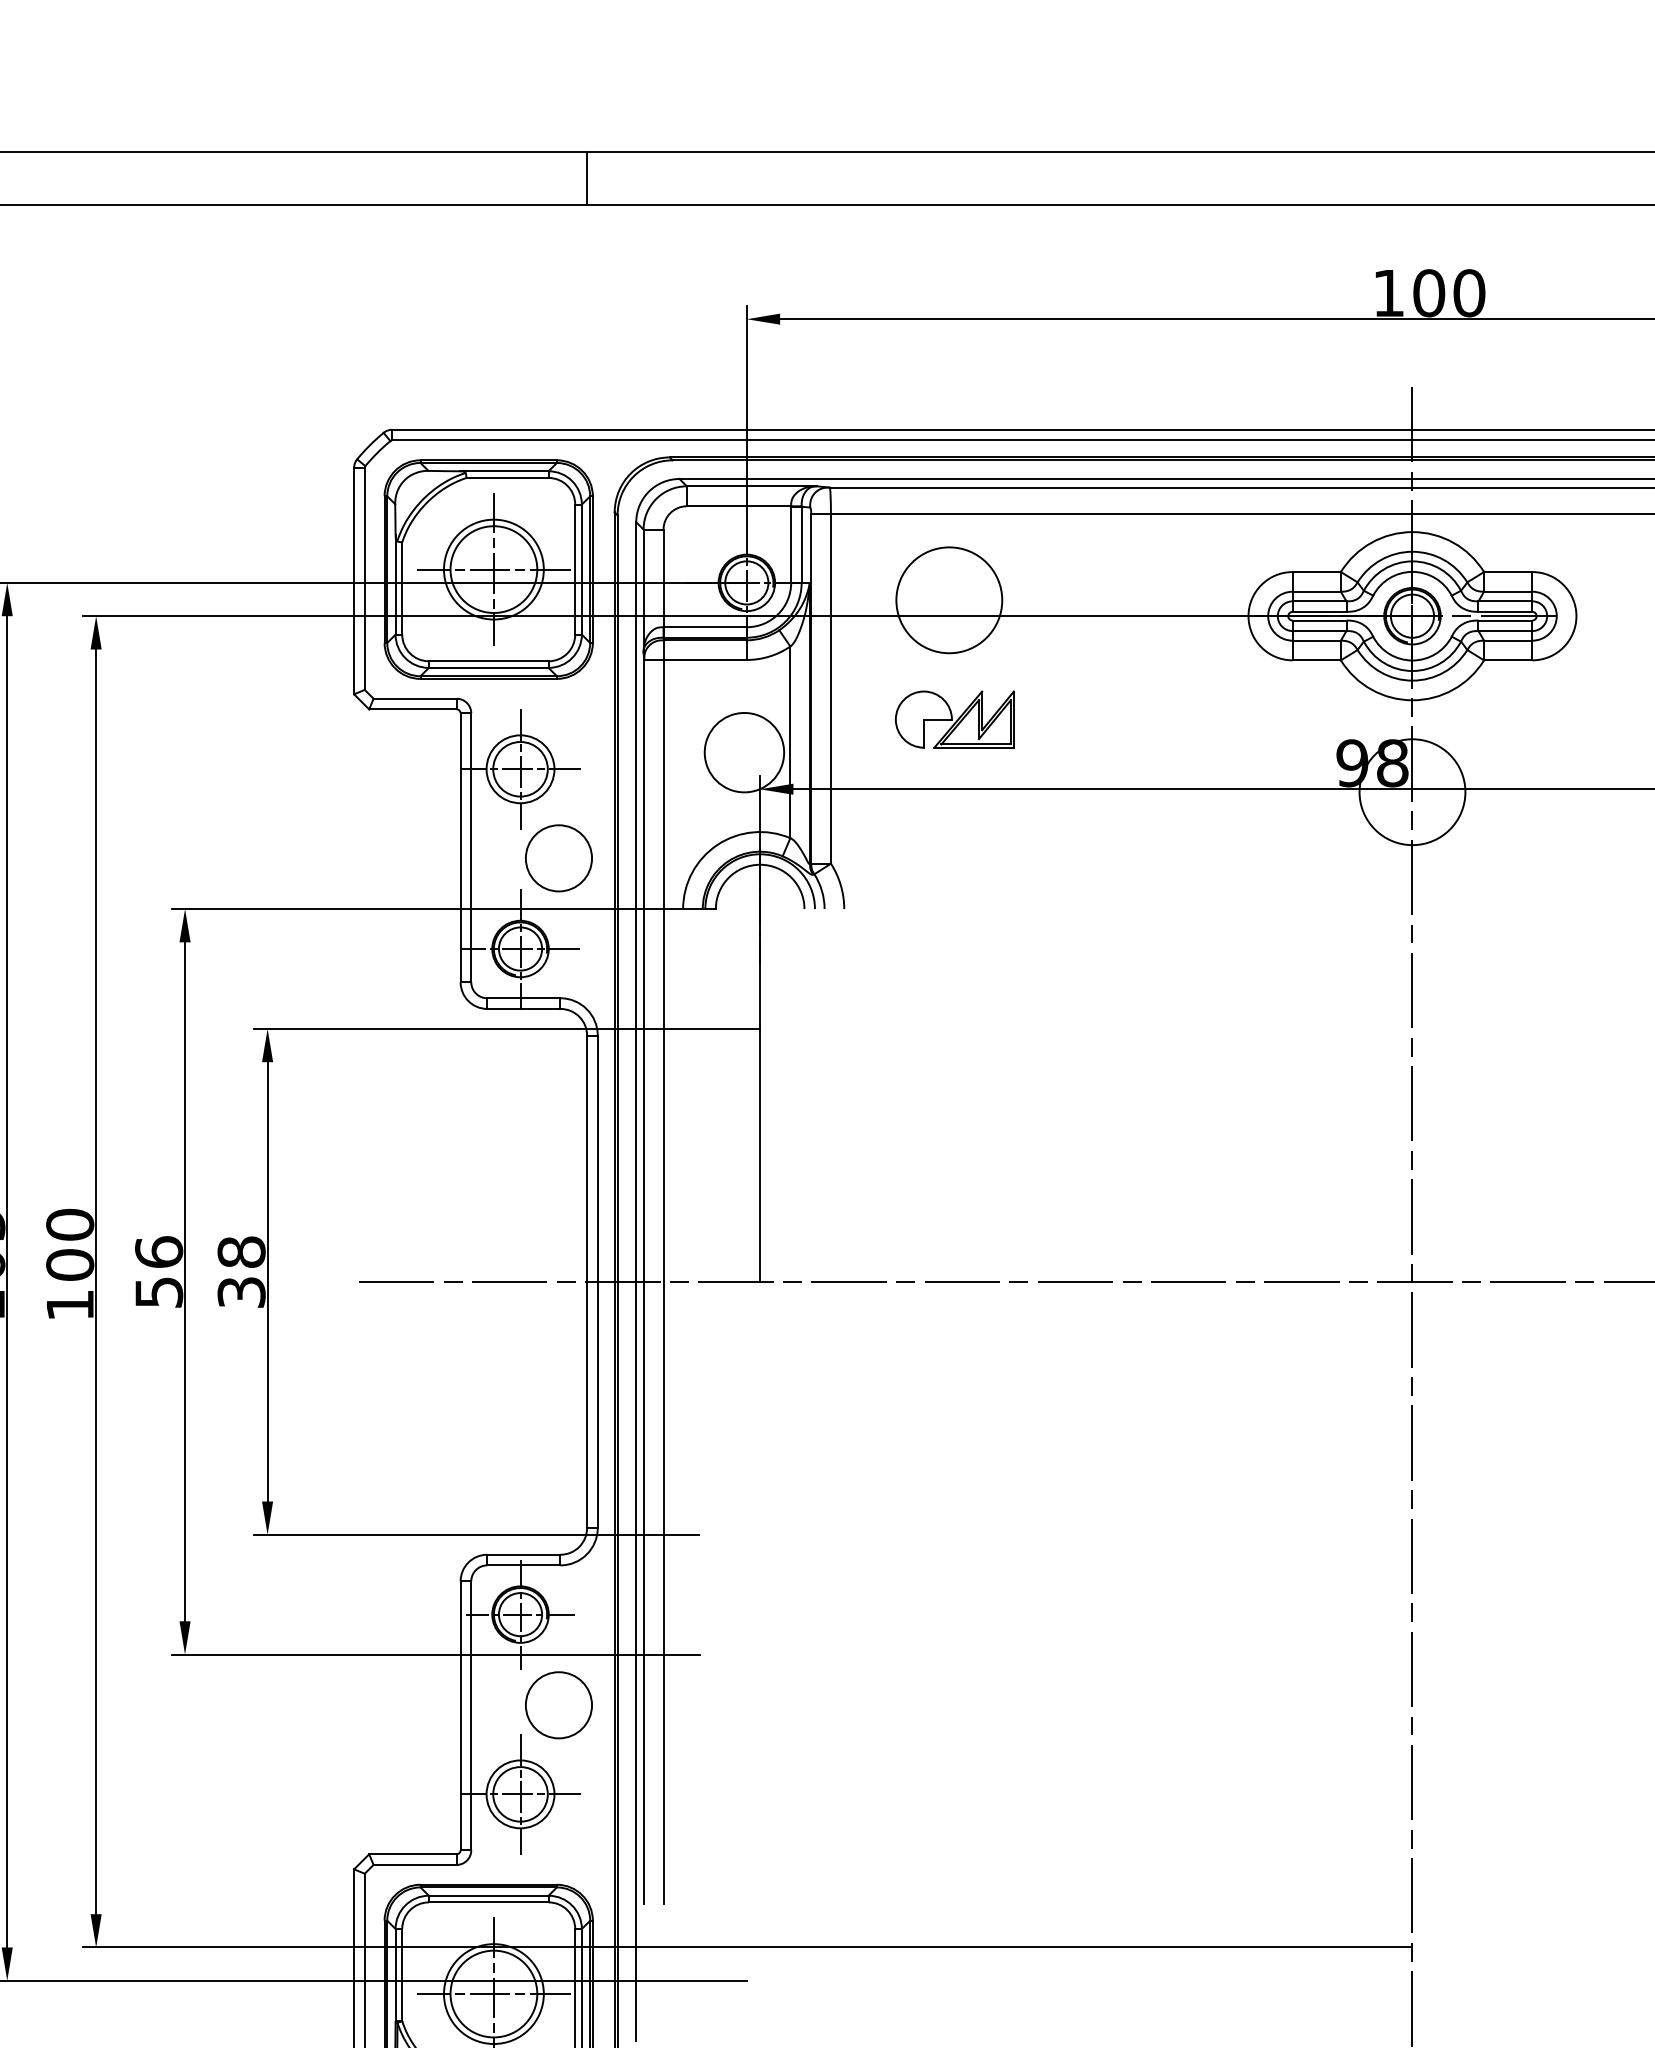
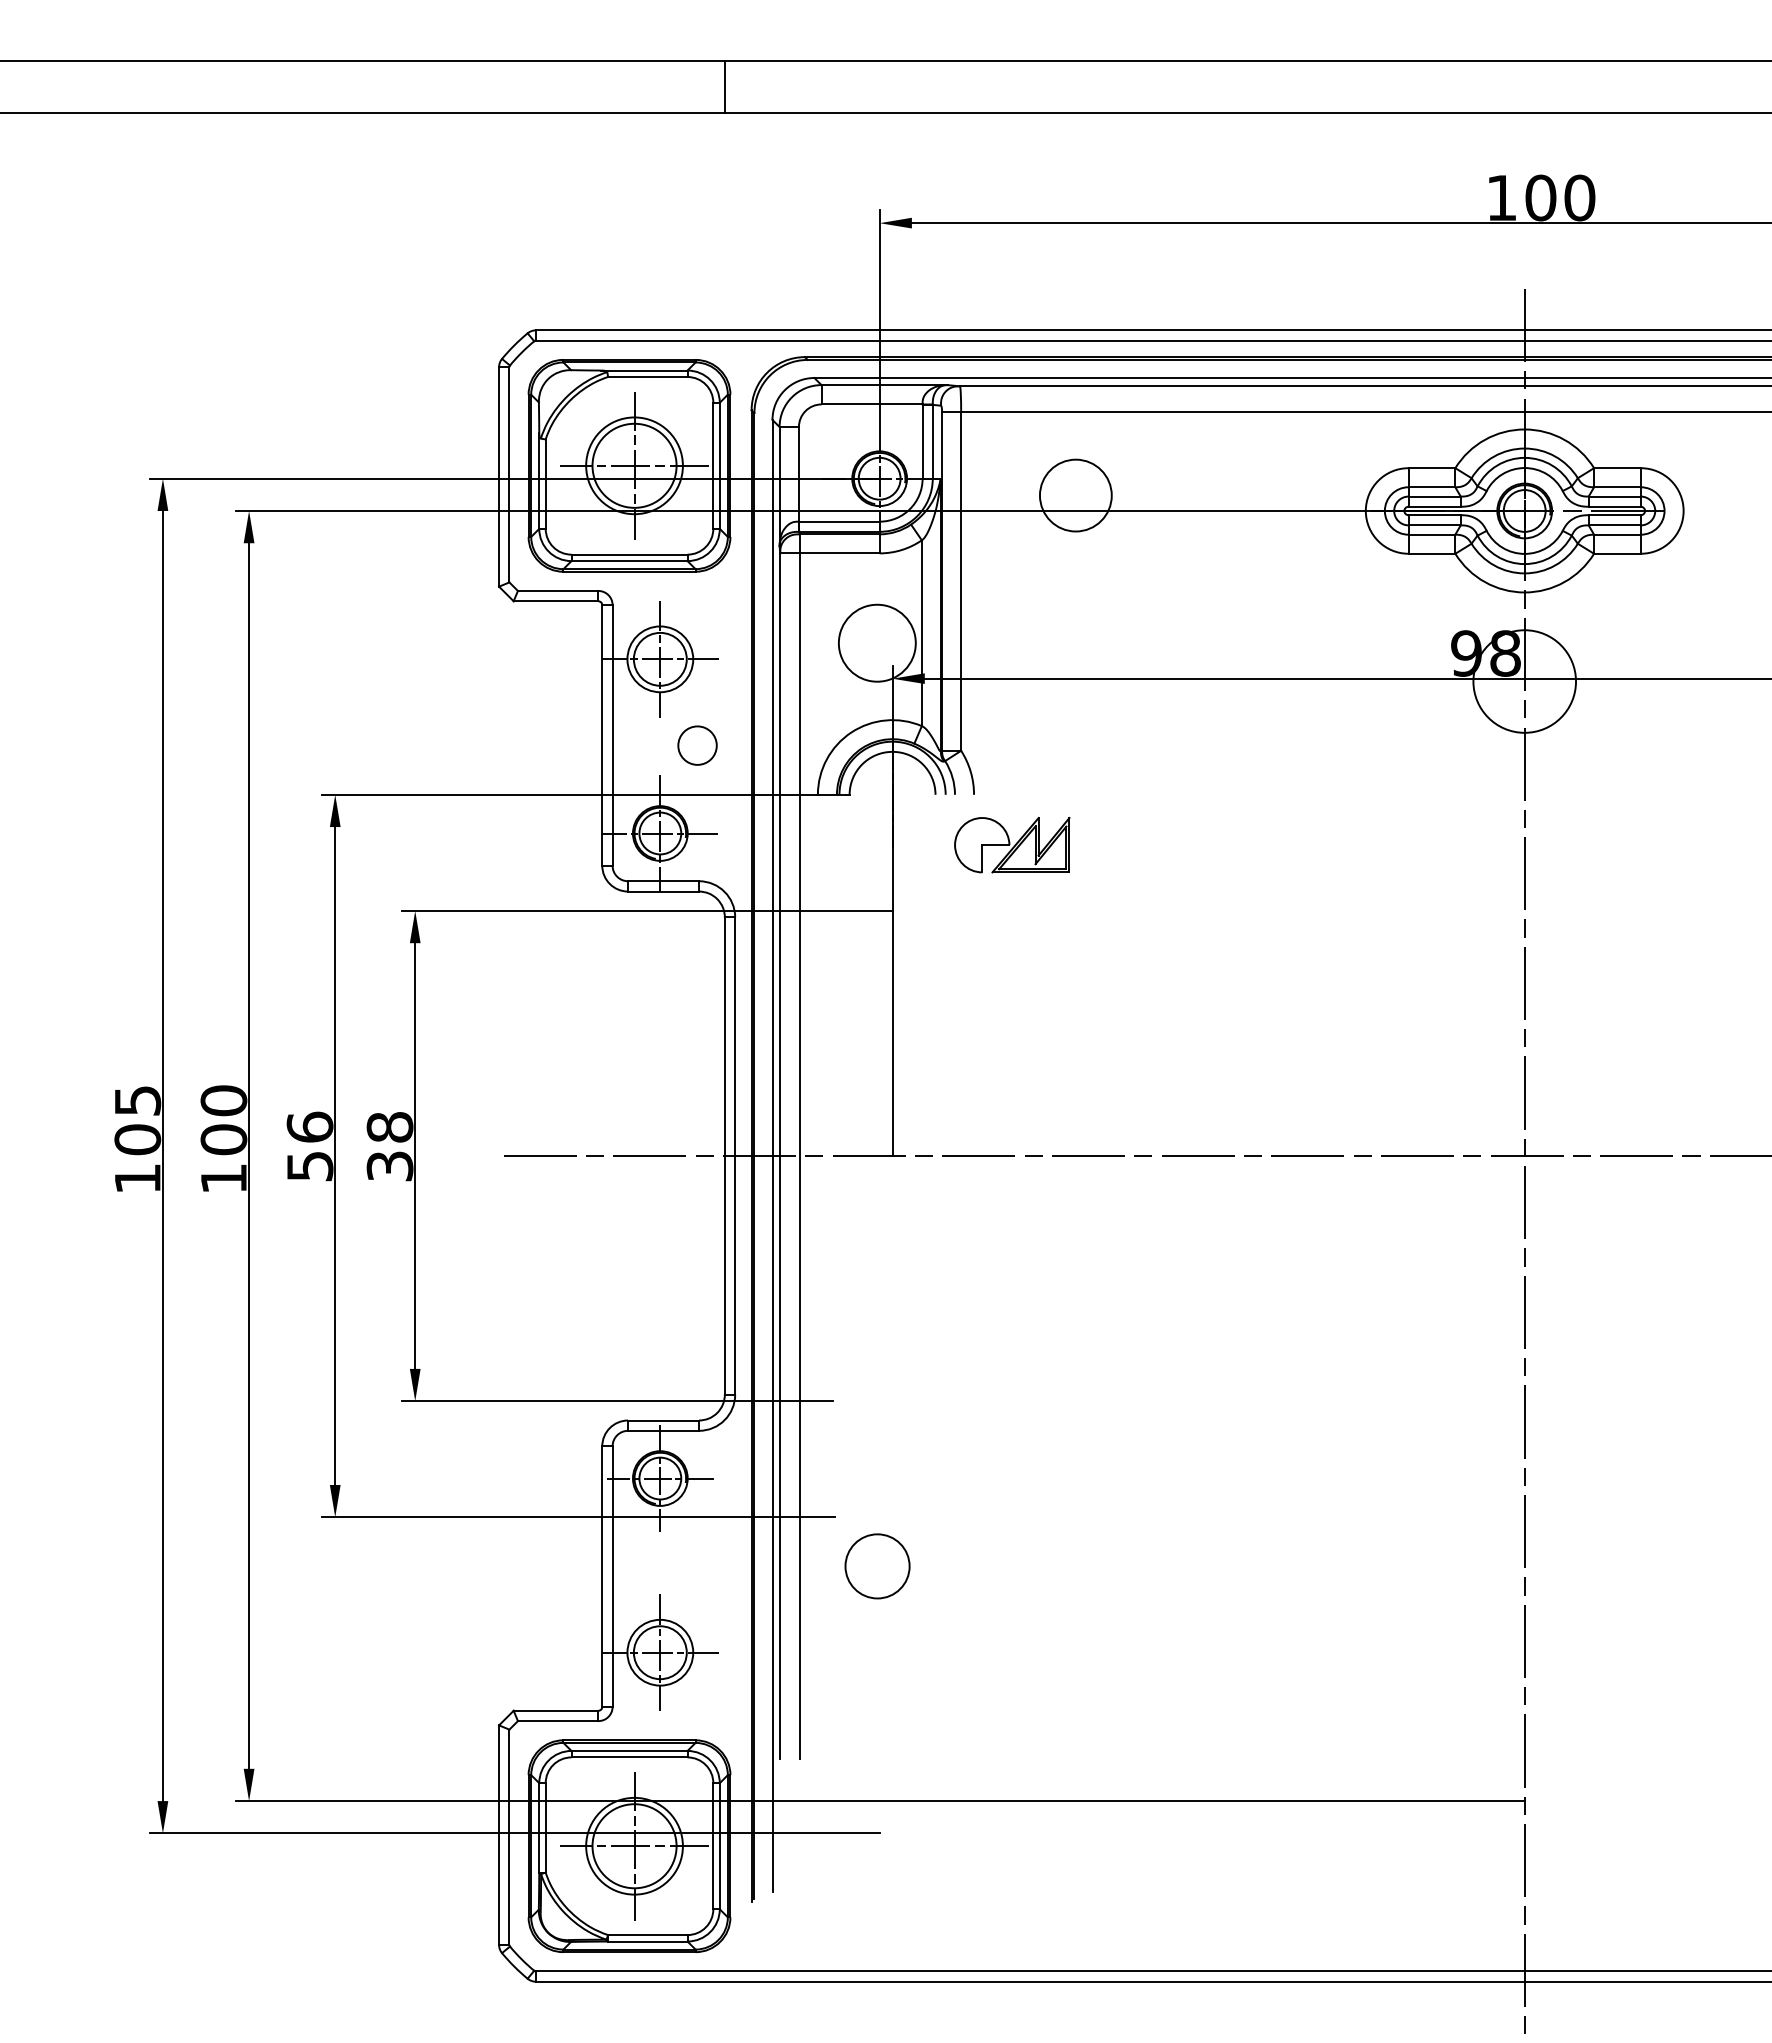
circle: (948, 600) -> (1075, 495), size x0.7
part: (955, 718) -> (1012, 844), moved
circle: (558, 858) -> (697, 745), size x0.6
circle: (558, 1705) -> (877, 1566), moved

